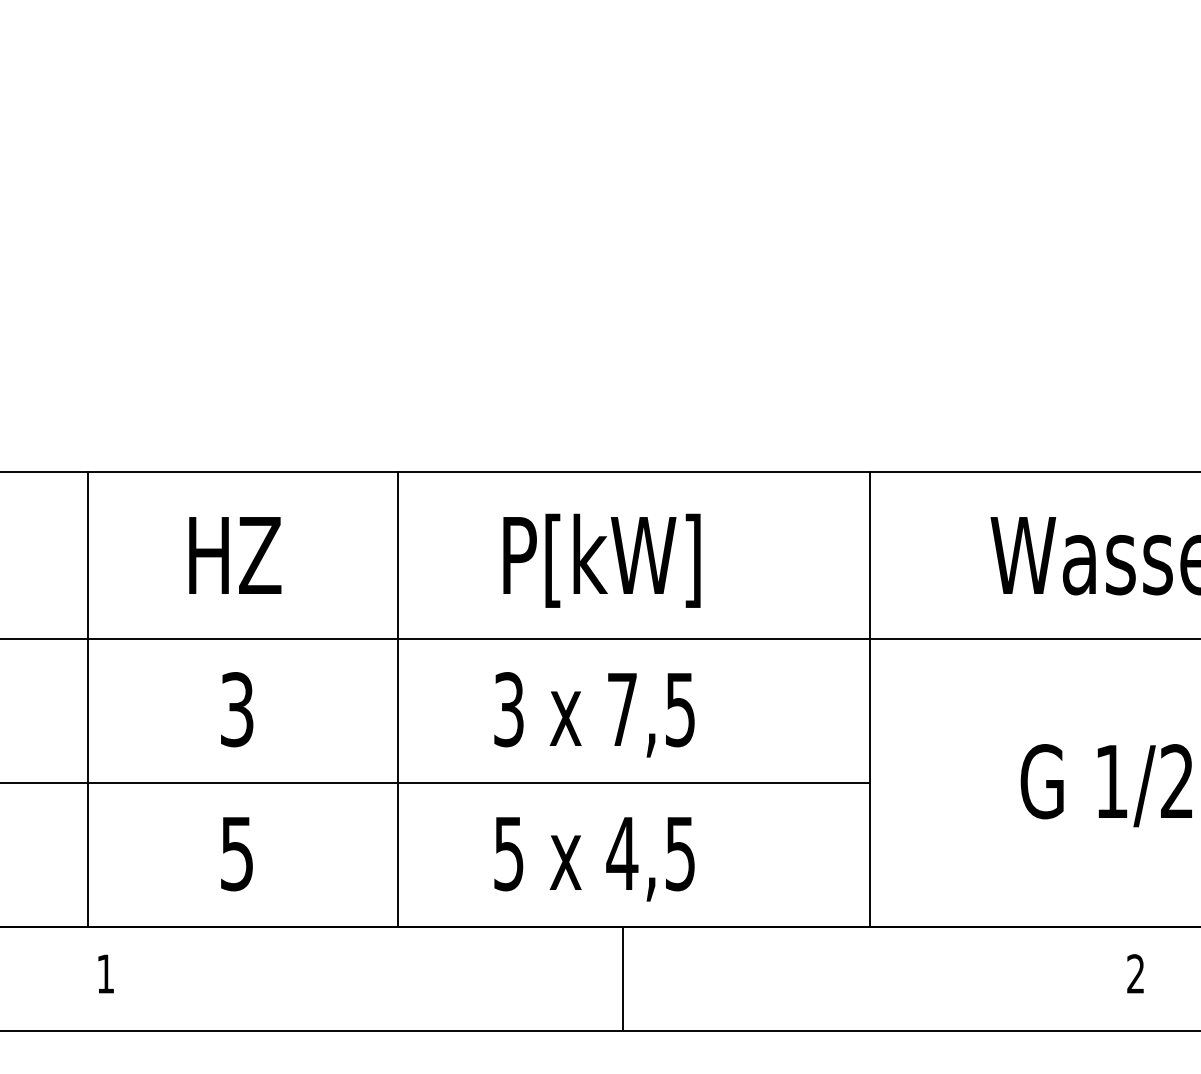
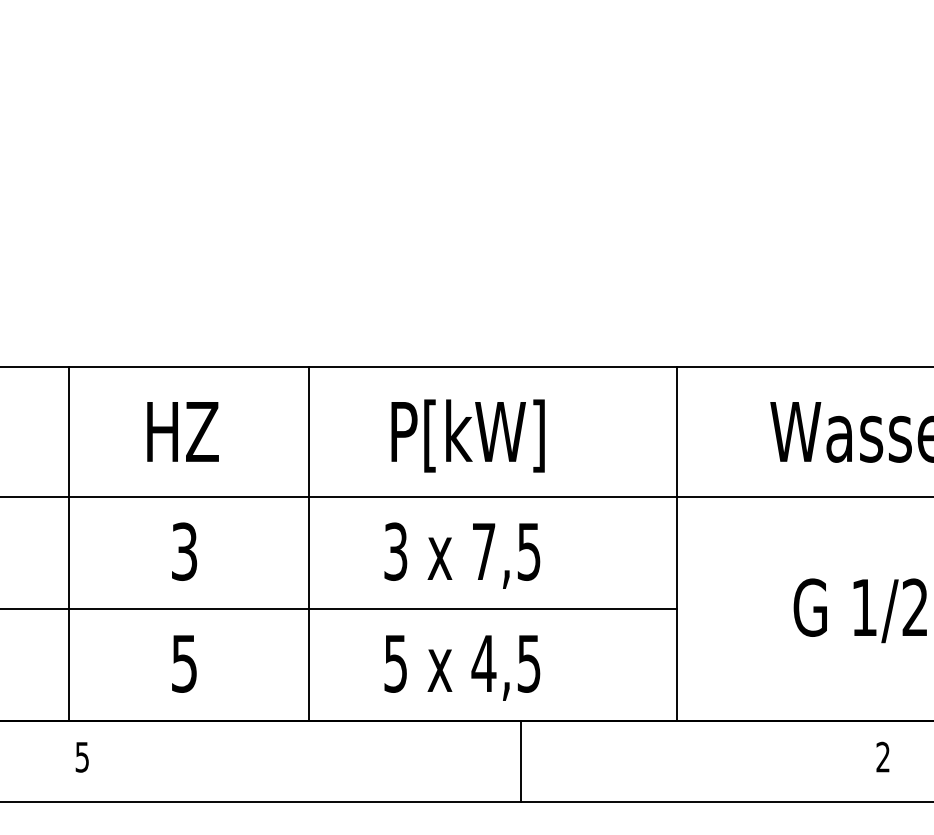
text: (104, 974) -> (81, 757), 1 -> 5
line: (623, 978) -> (521, 760), moved

